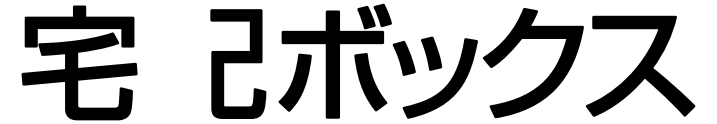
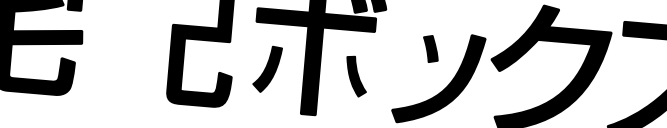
part: (431, 53) -> (430, 48), size x0.7
fill: (403, 57) -> (397, 50), removed
part: (294, 82) -> (266, 69), size x0.7
part: (370, 82) -> (356, 76), size x0.6

